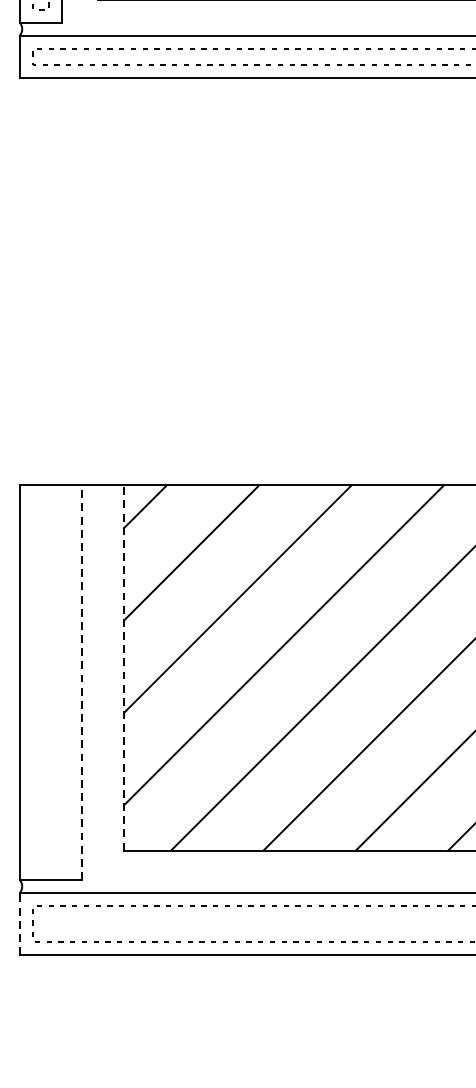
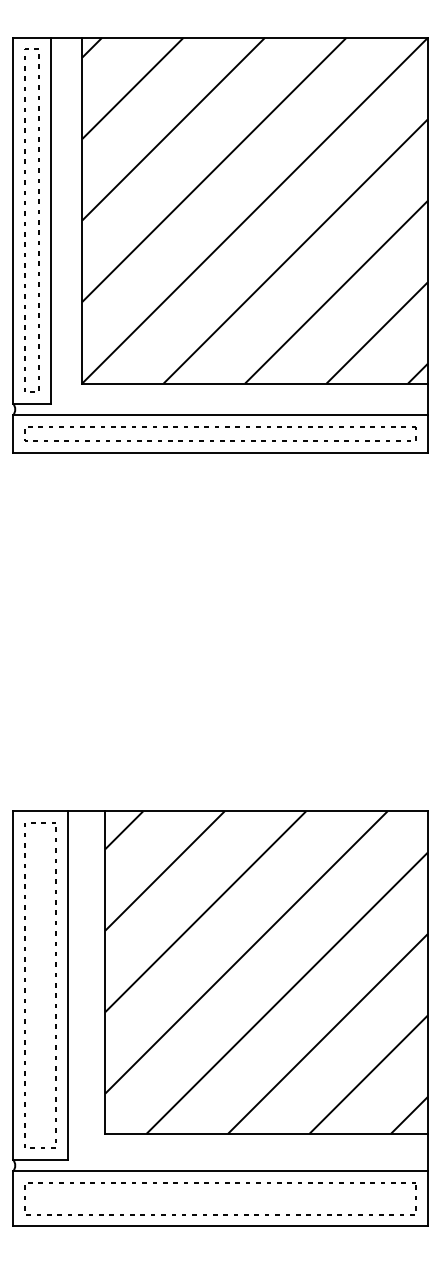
line: (124, 667) -> (105, 972), dashed -> solid
part: (67, 682) -> (55, 985), added
line: (81, 682) -> (67, 985), dashed -> solid
line: (20, 923) -> (13, 1198), dashed -> solid

